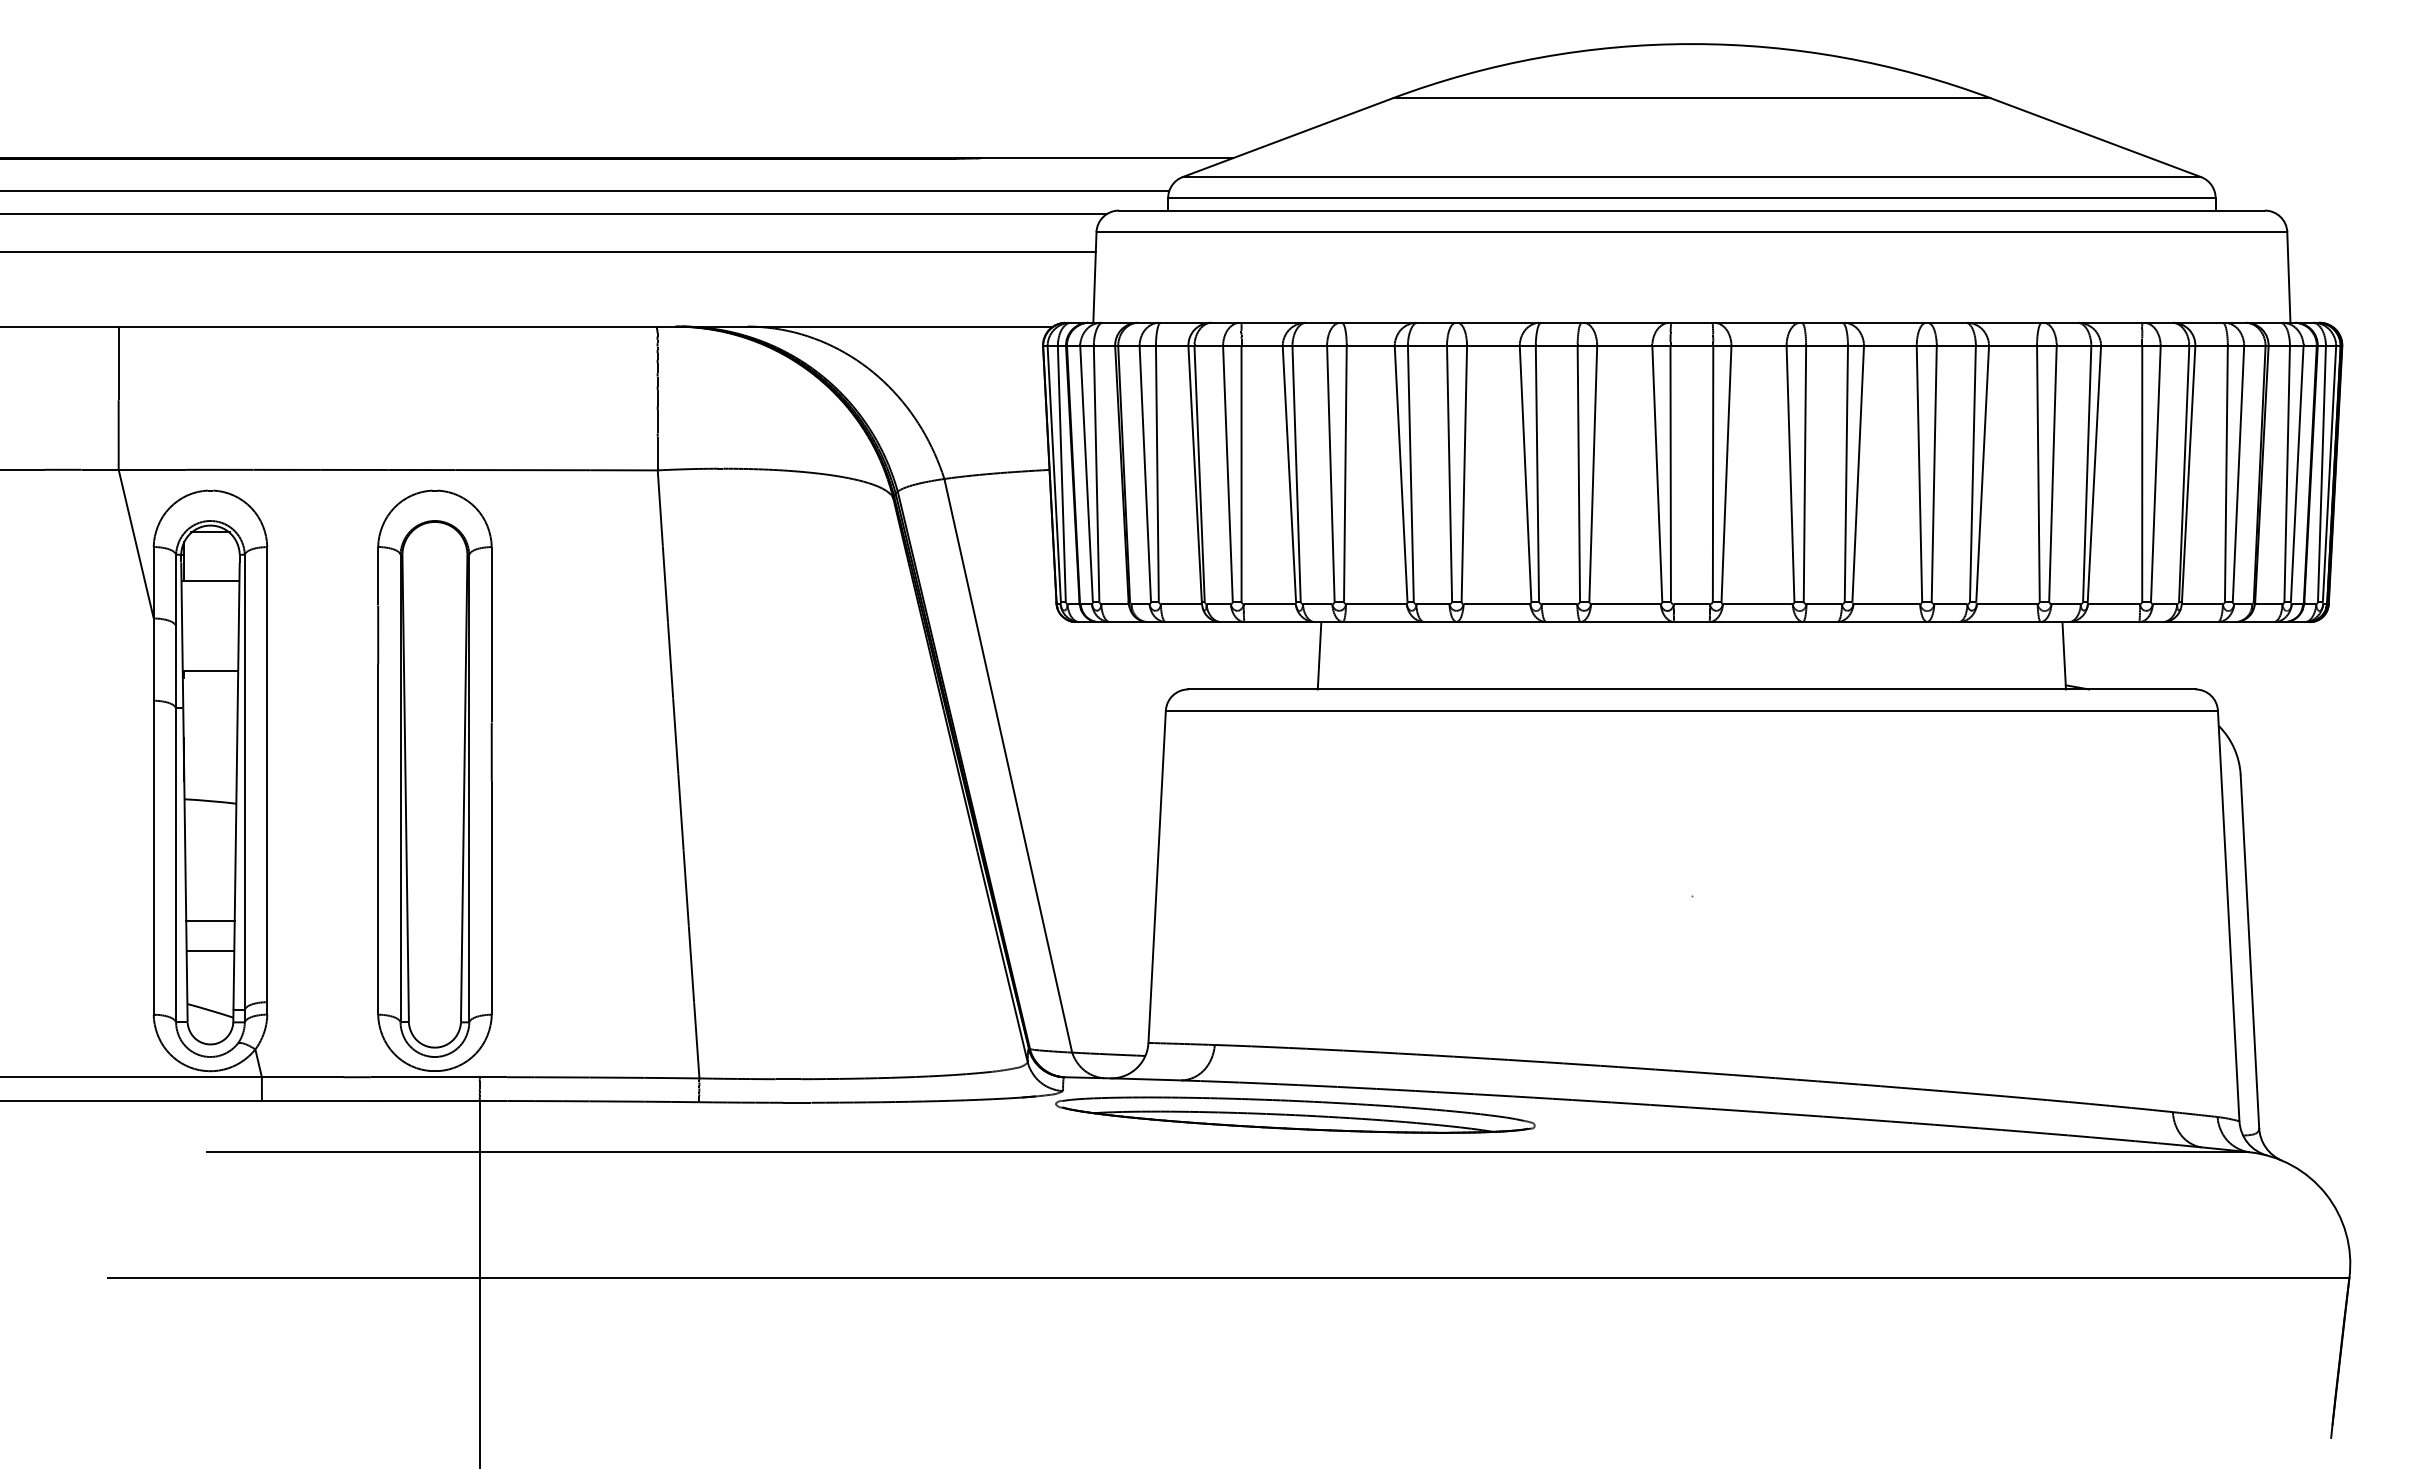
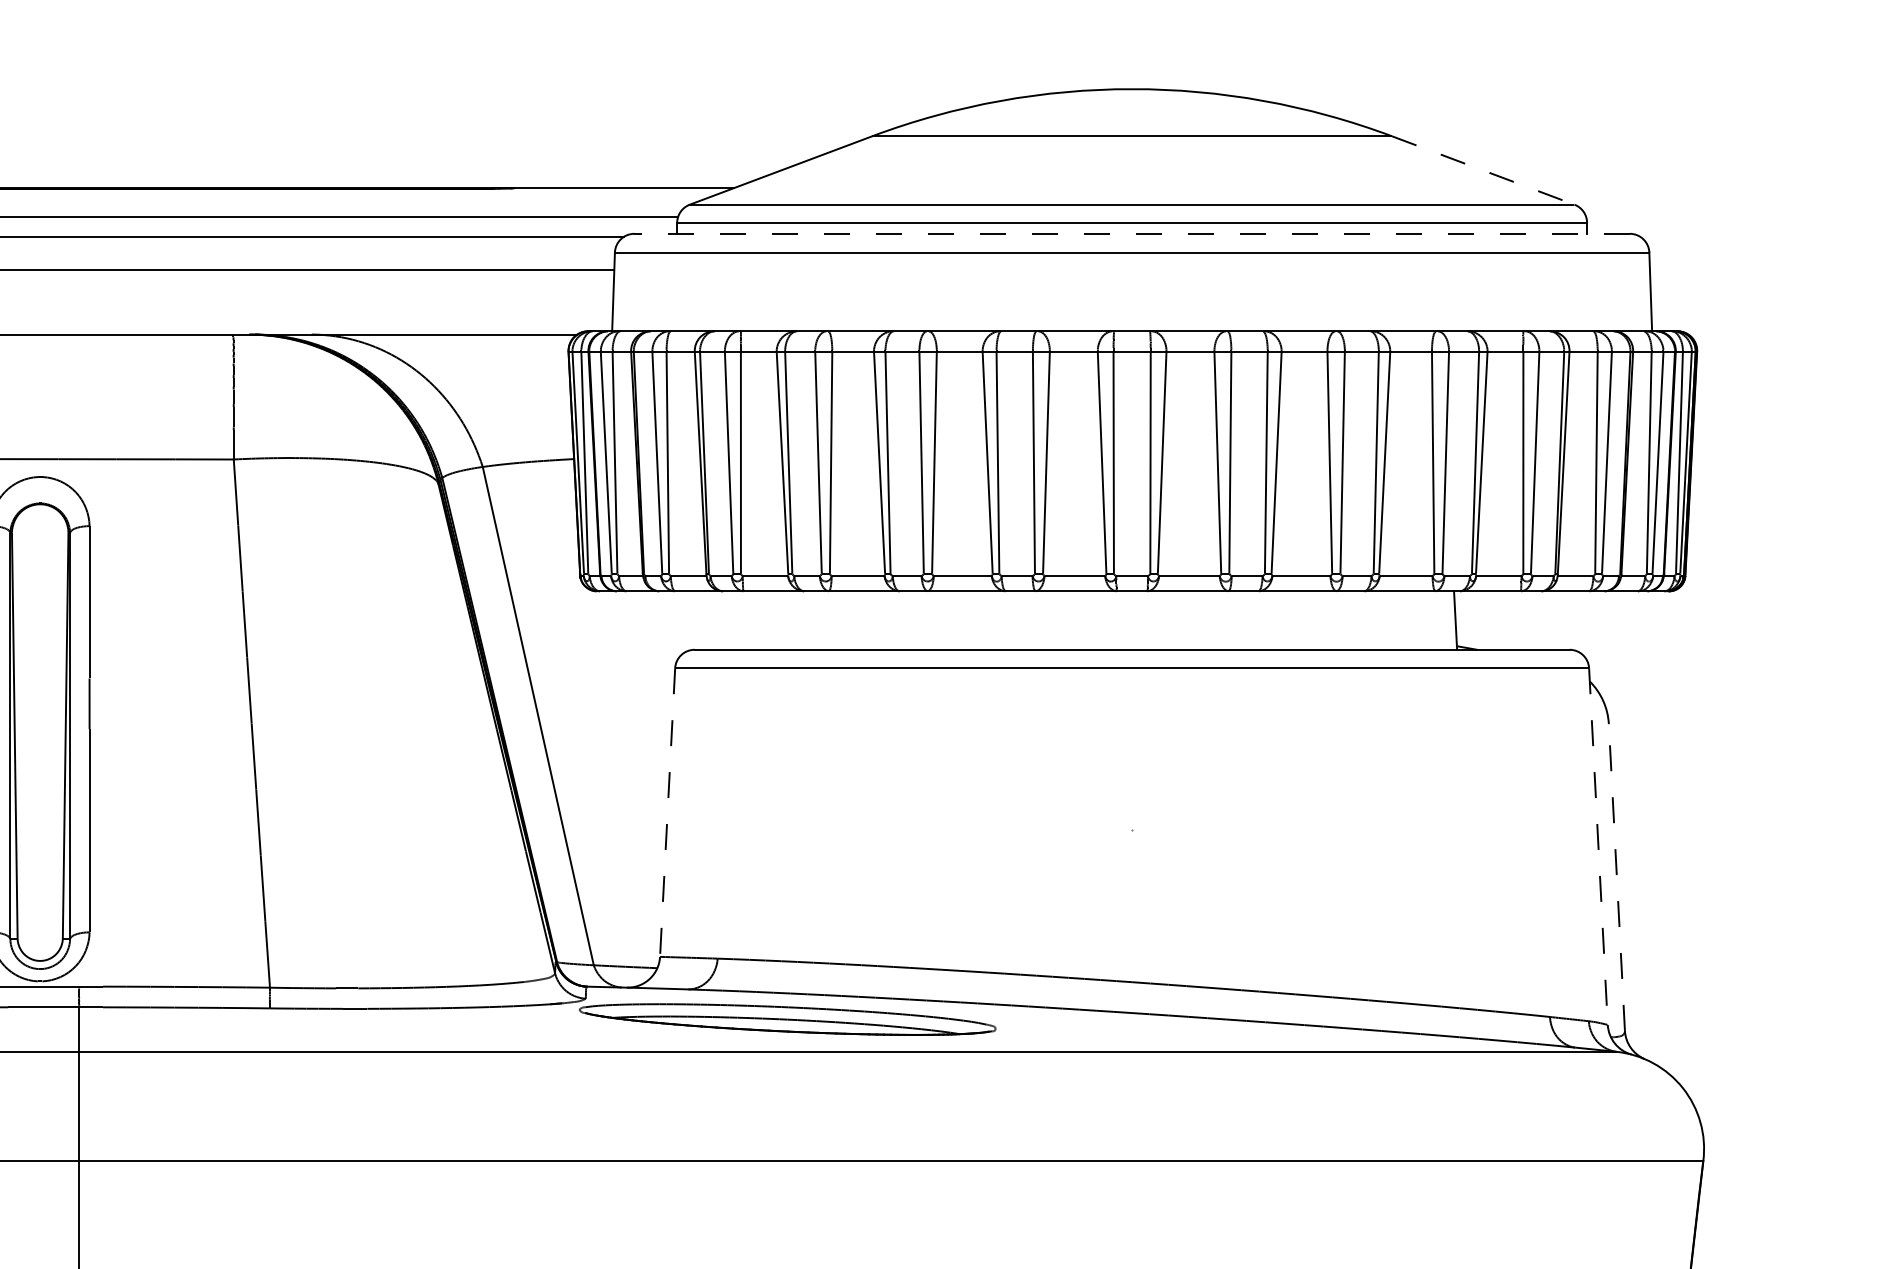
line: (2096, 137) -> (1483, 170), solid -> dashed
line: (1691, 210) -> (1131, 233), solid -> dashed
line: (1319, 655) -> (808, 620), removed
line: (1157, 877) -> (667, 813), solid -> dashed
line: (2228, 915) -> (1598, 846), solid -> dashed
line: (2249, 951) -> (1616, 877), solid -> dashed

